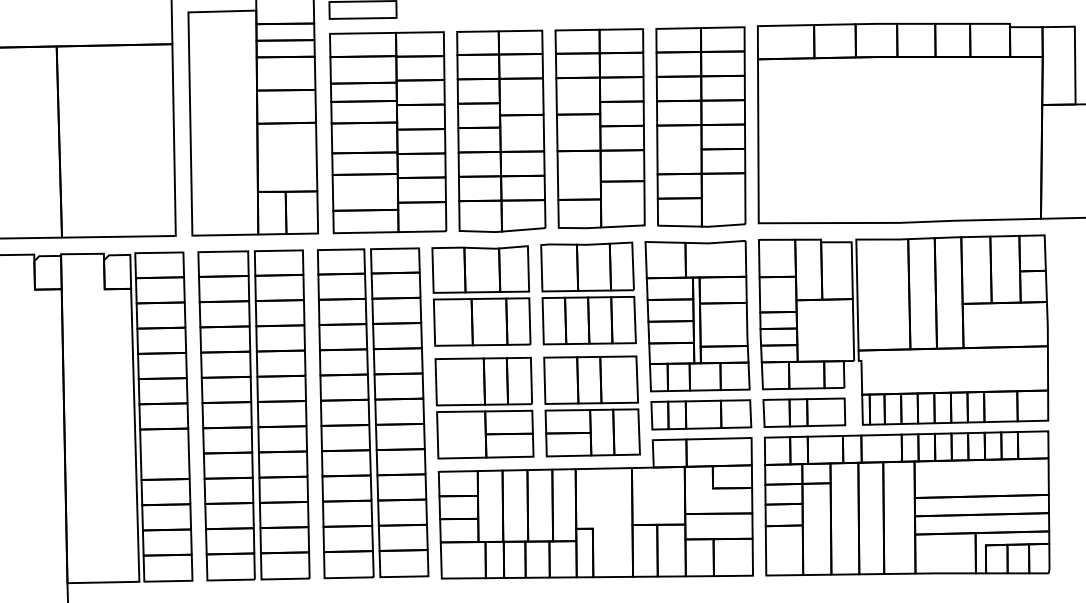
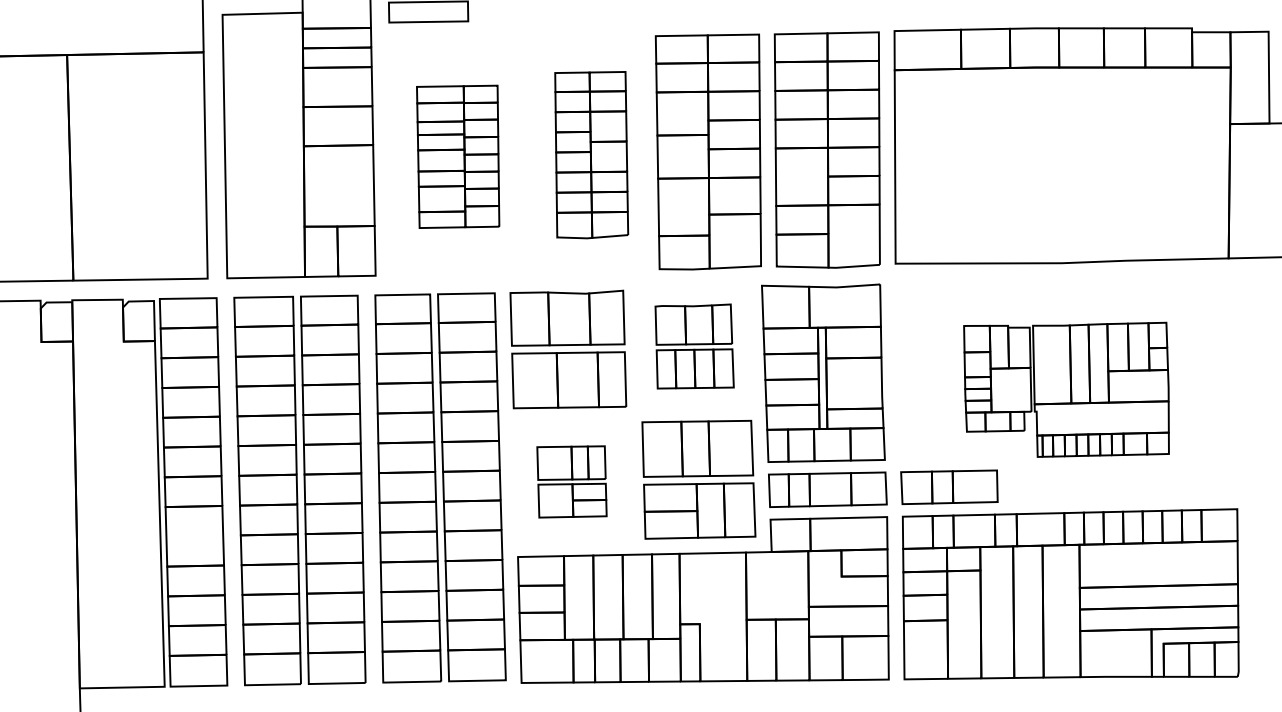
part: (501, 130) -> (591, 154), size x0.7
part: (387, 132) -> (457, 156), size x0.6
part: (588, 293) -> (694, 346), size x0.7
part: (903, 329) -> (1066, 389), size x0.6
part: (484, 407) -> (571, 481), size x0.6

